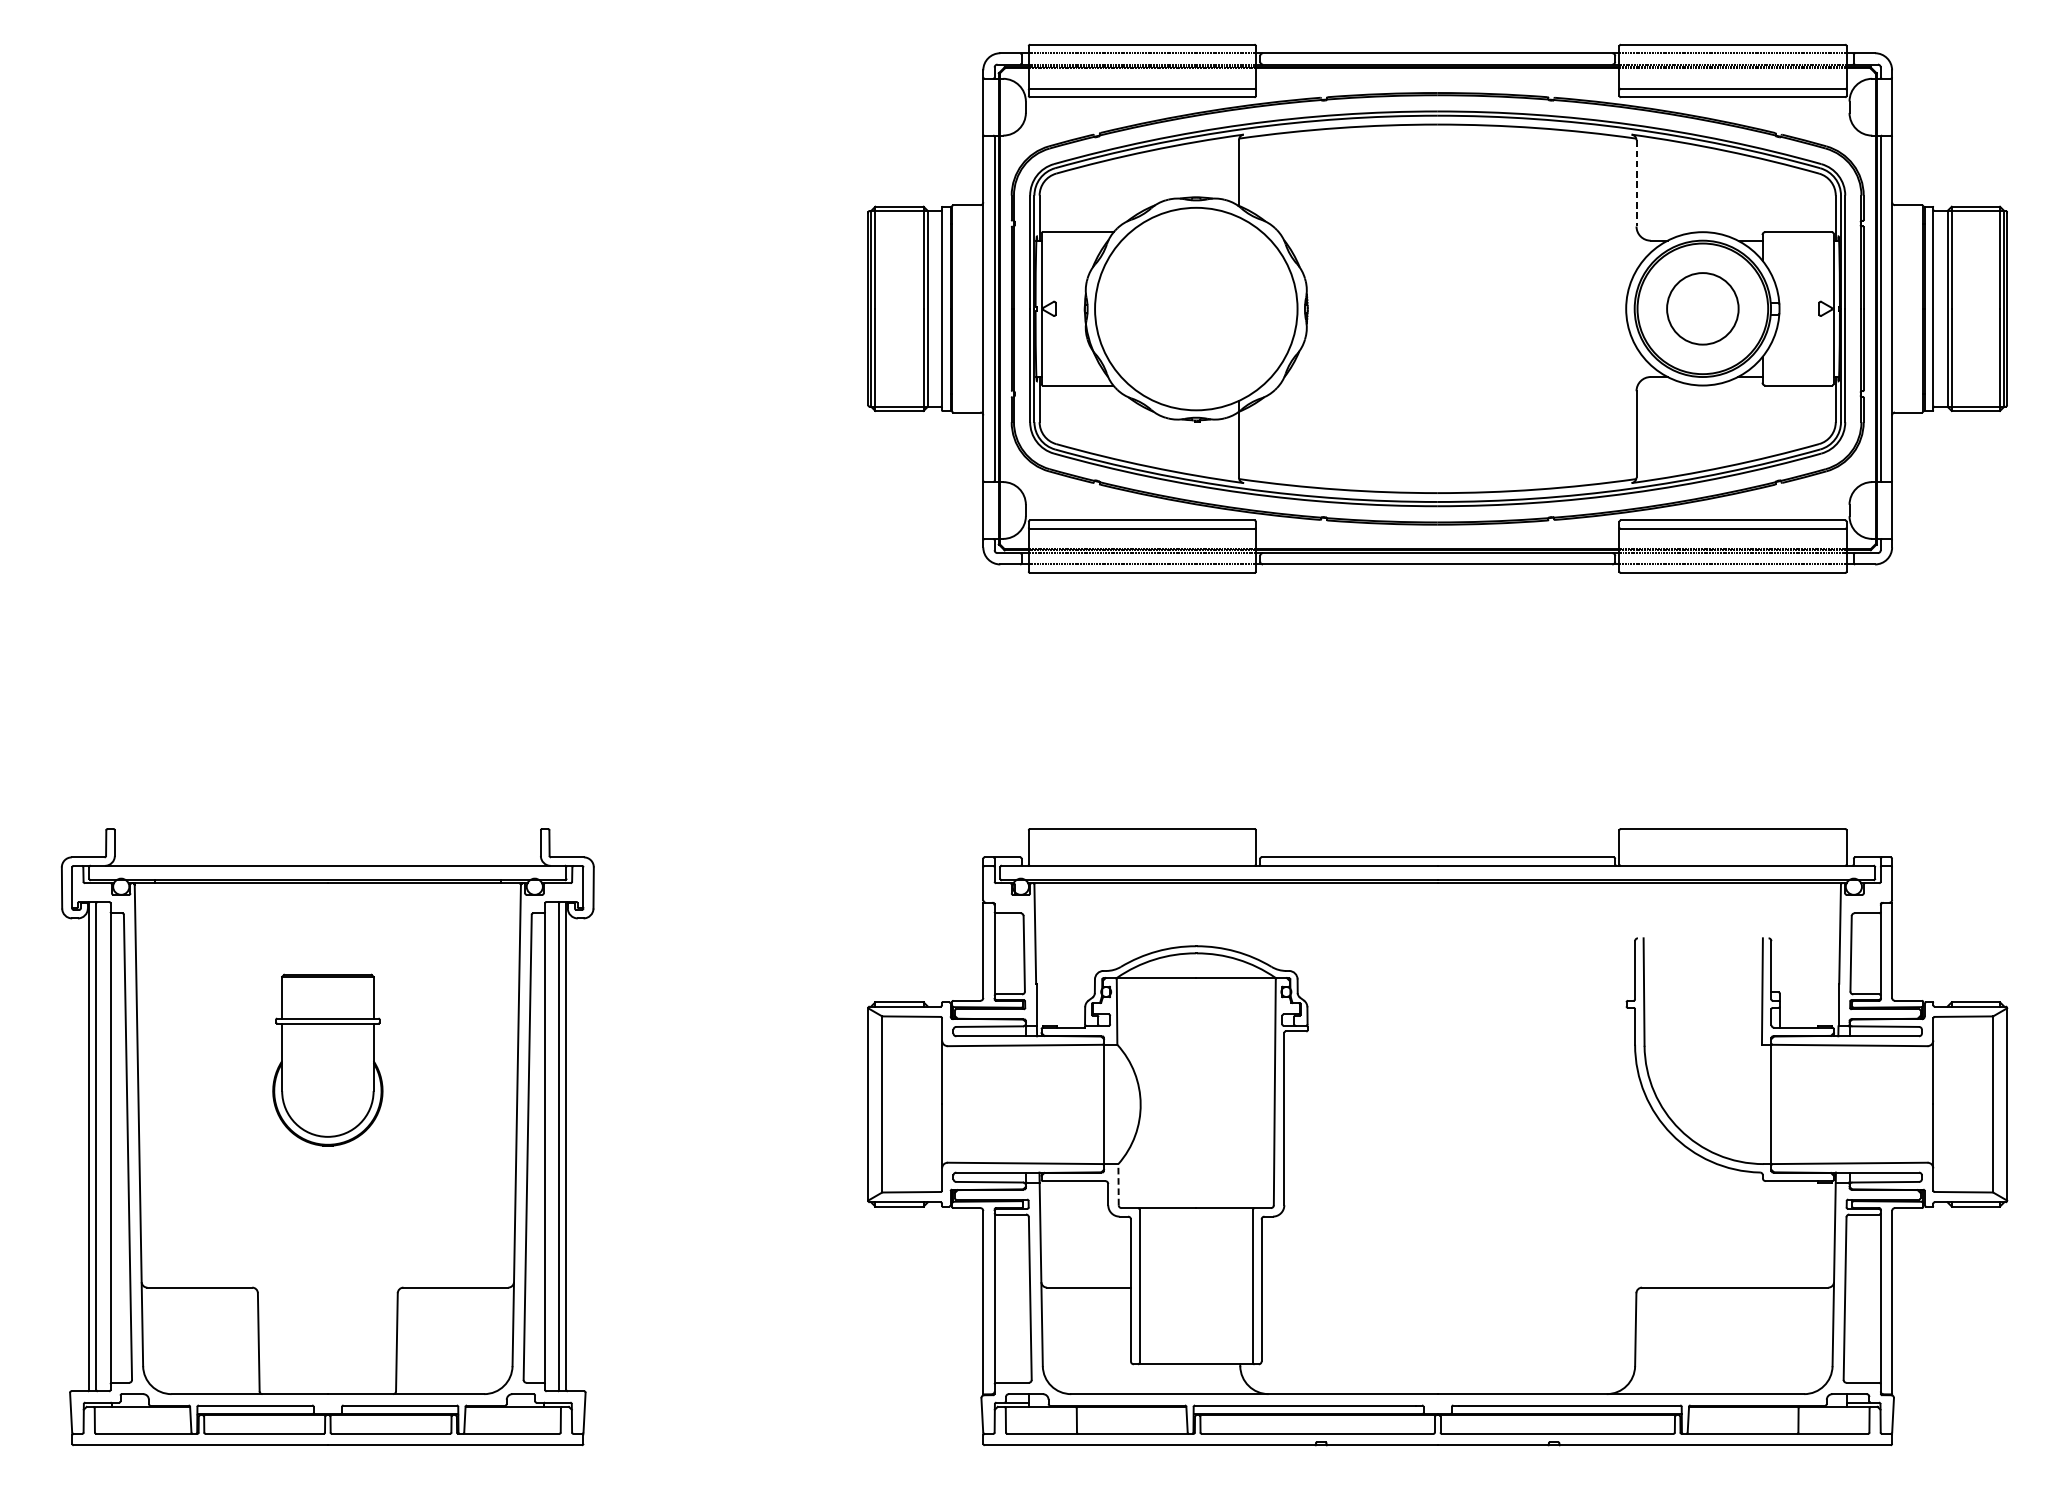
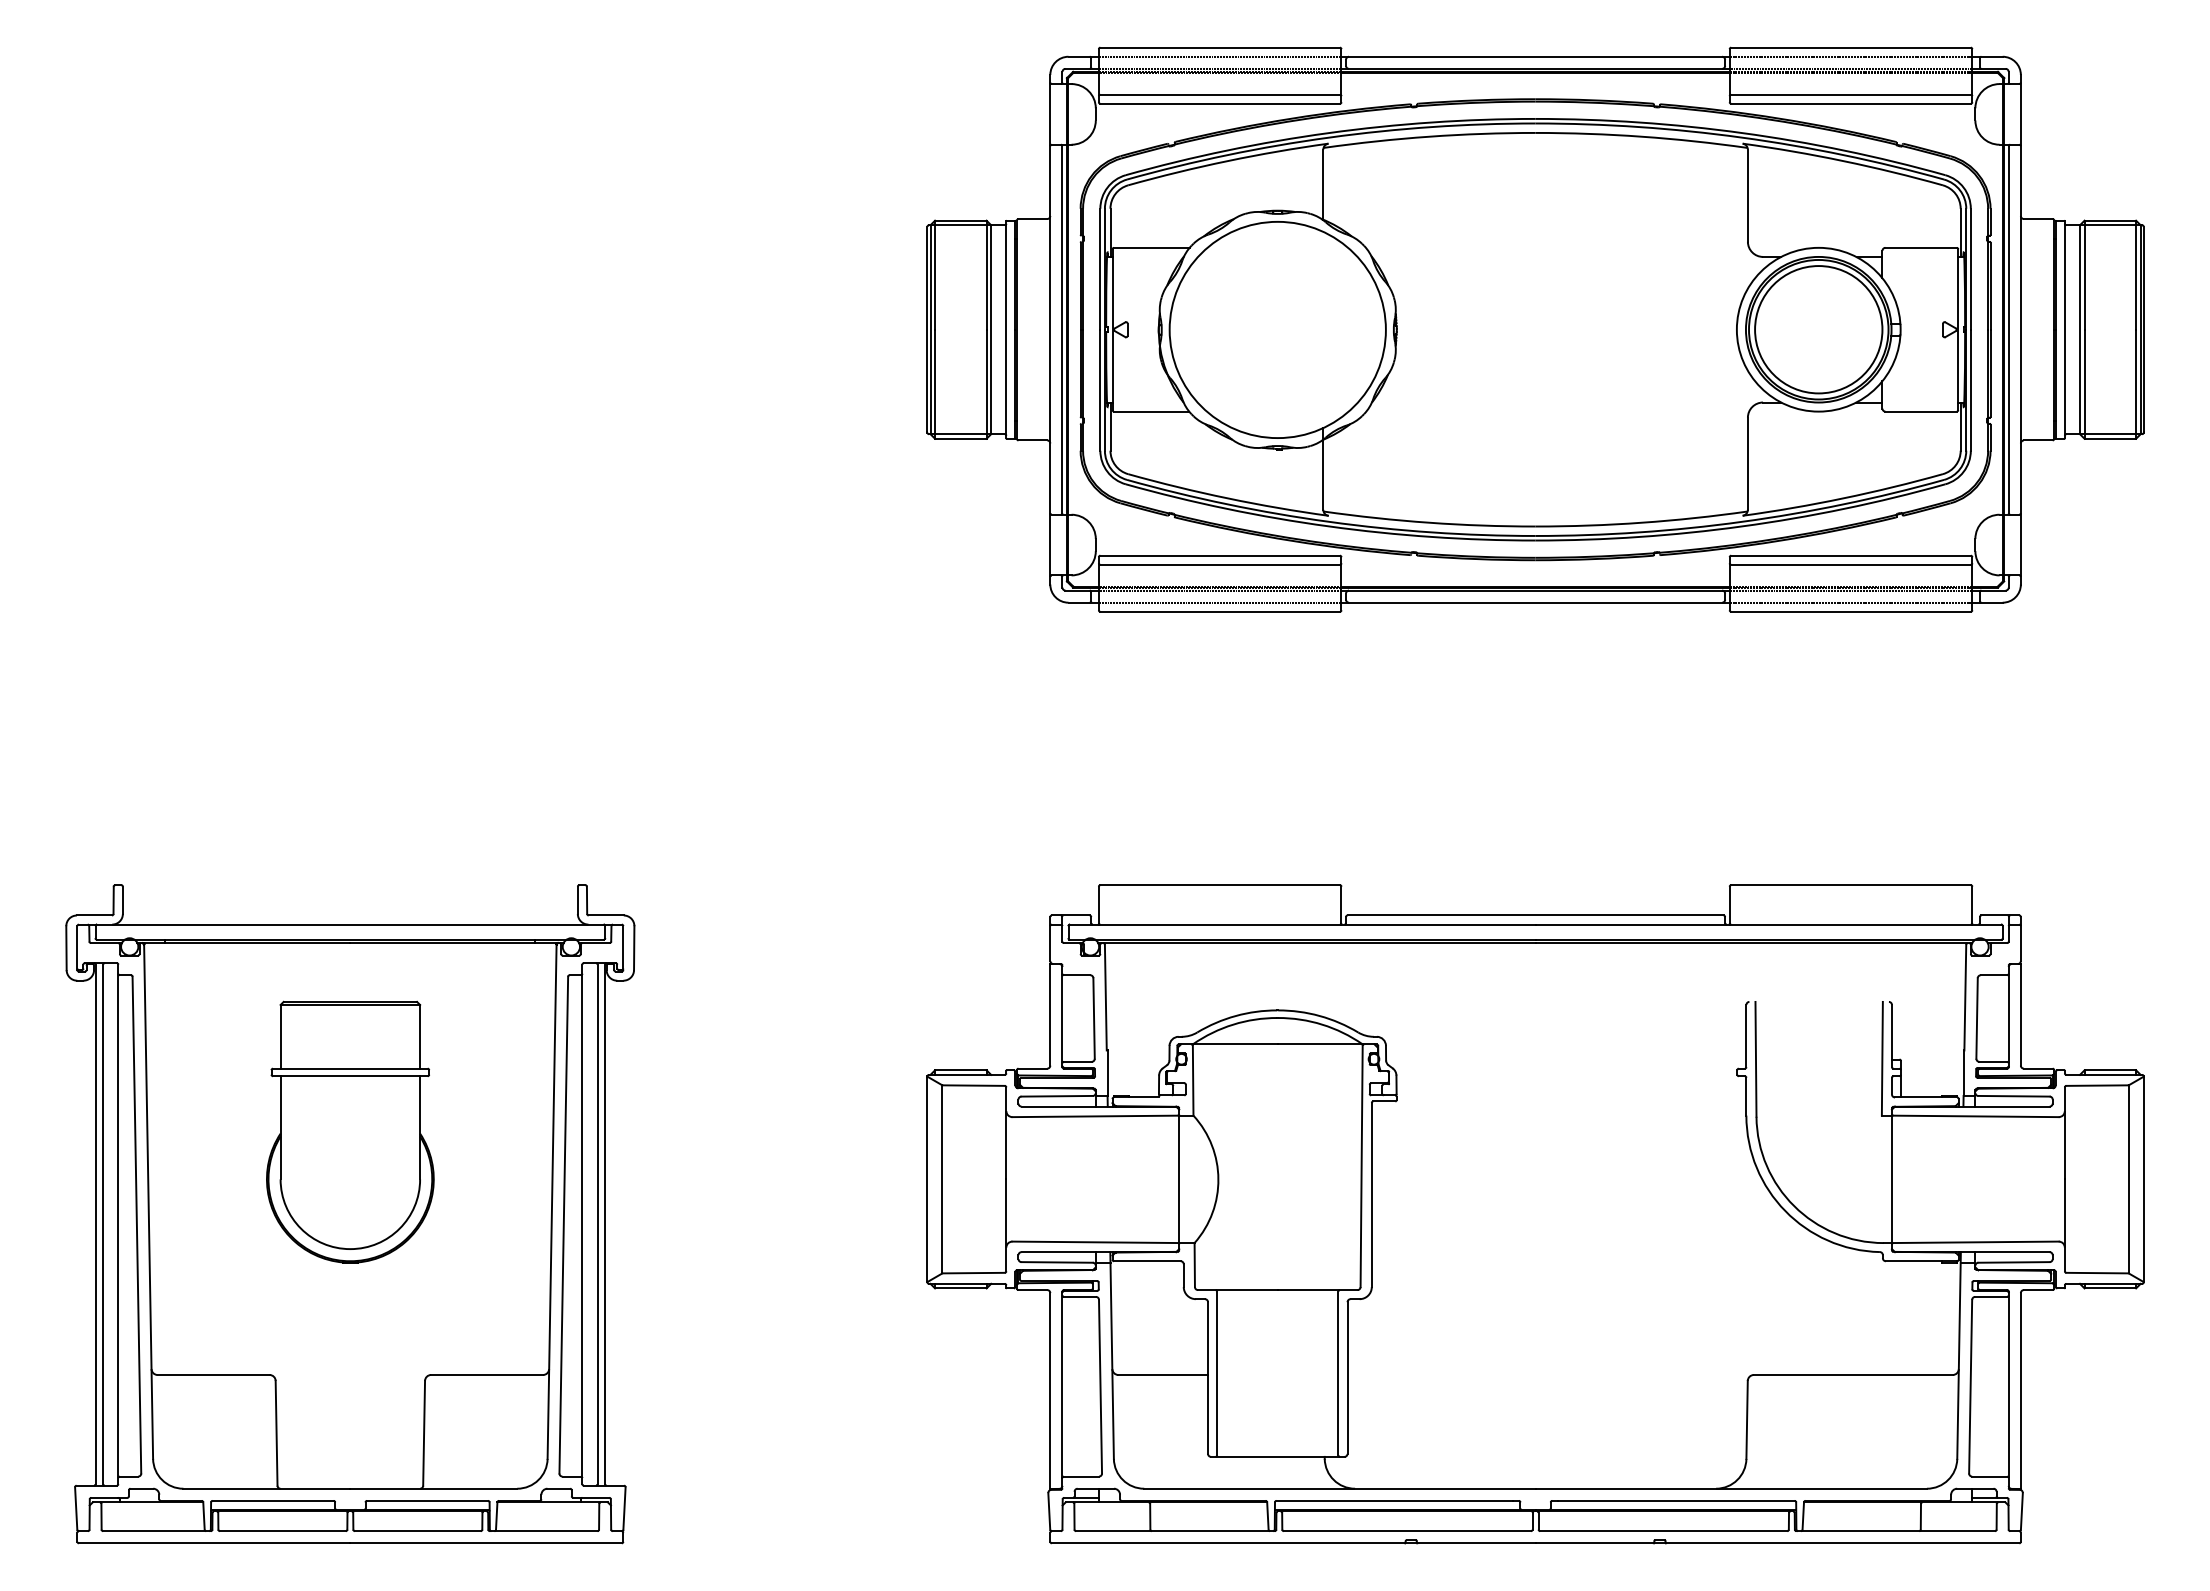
line: (1636, 184) -> (1747, 196), dashed -> solid
circle: (1702, 308) -> (1818, 329), size x1.67
part: (327, 1059) -> (350, 1131), size x1.43
line: (1118, 1184) -> (1194, 1264), dashed -> solid

